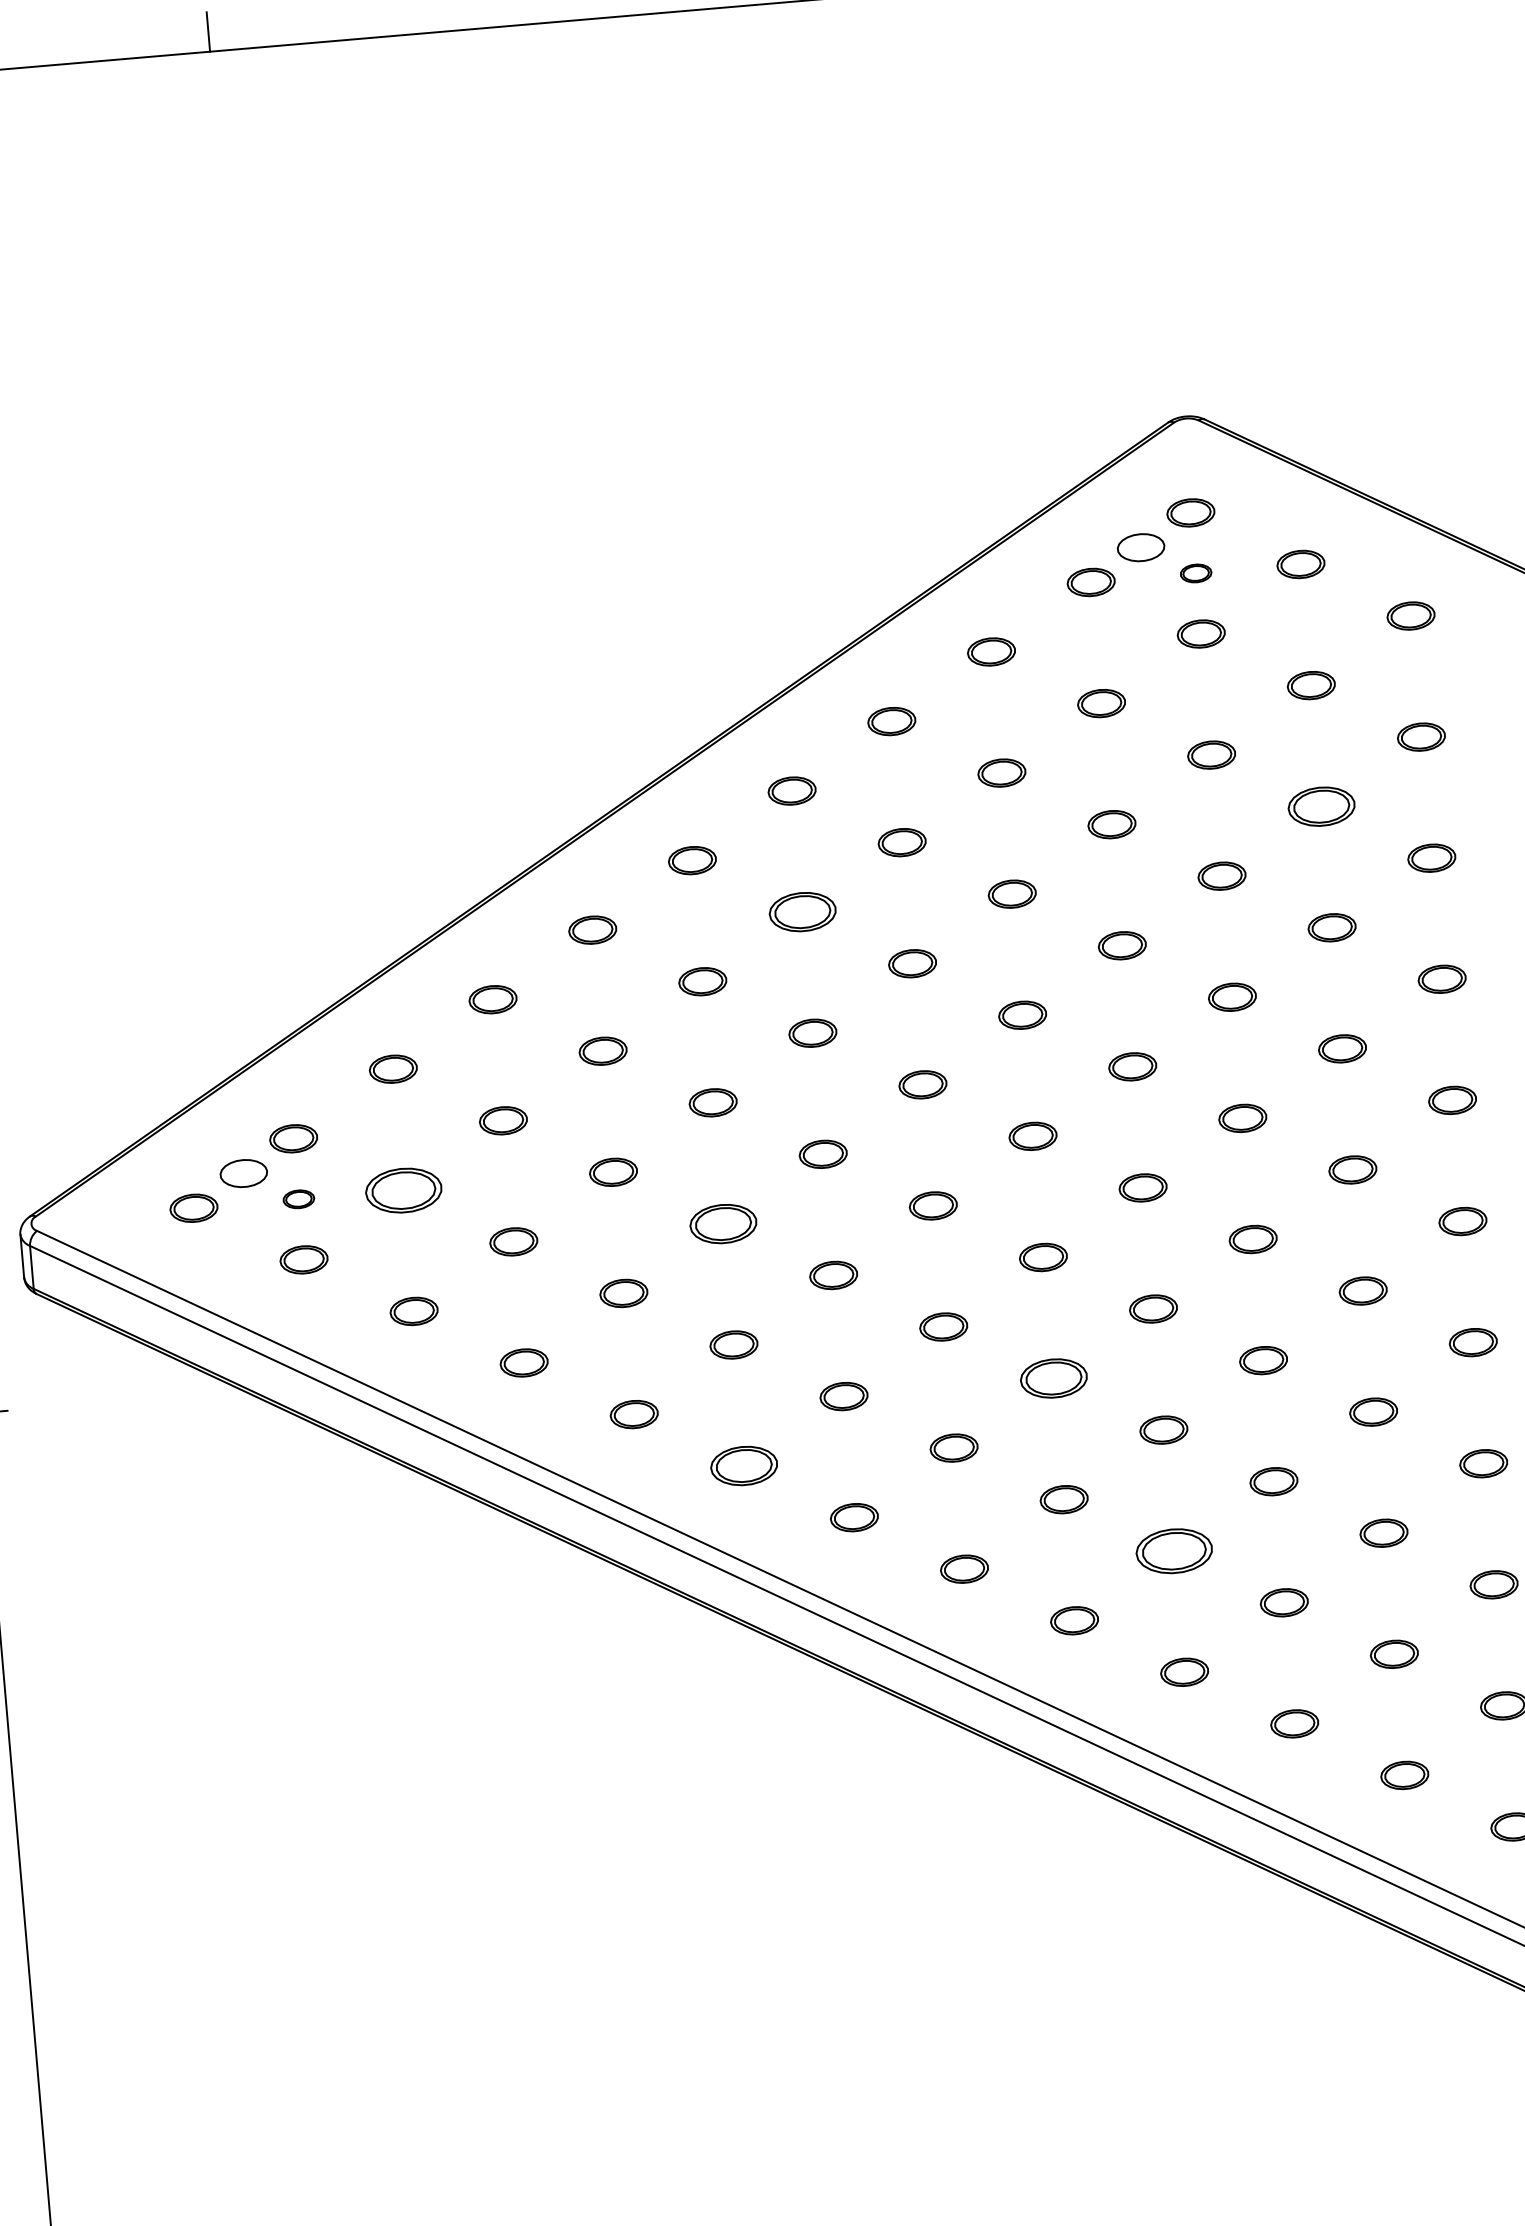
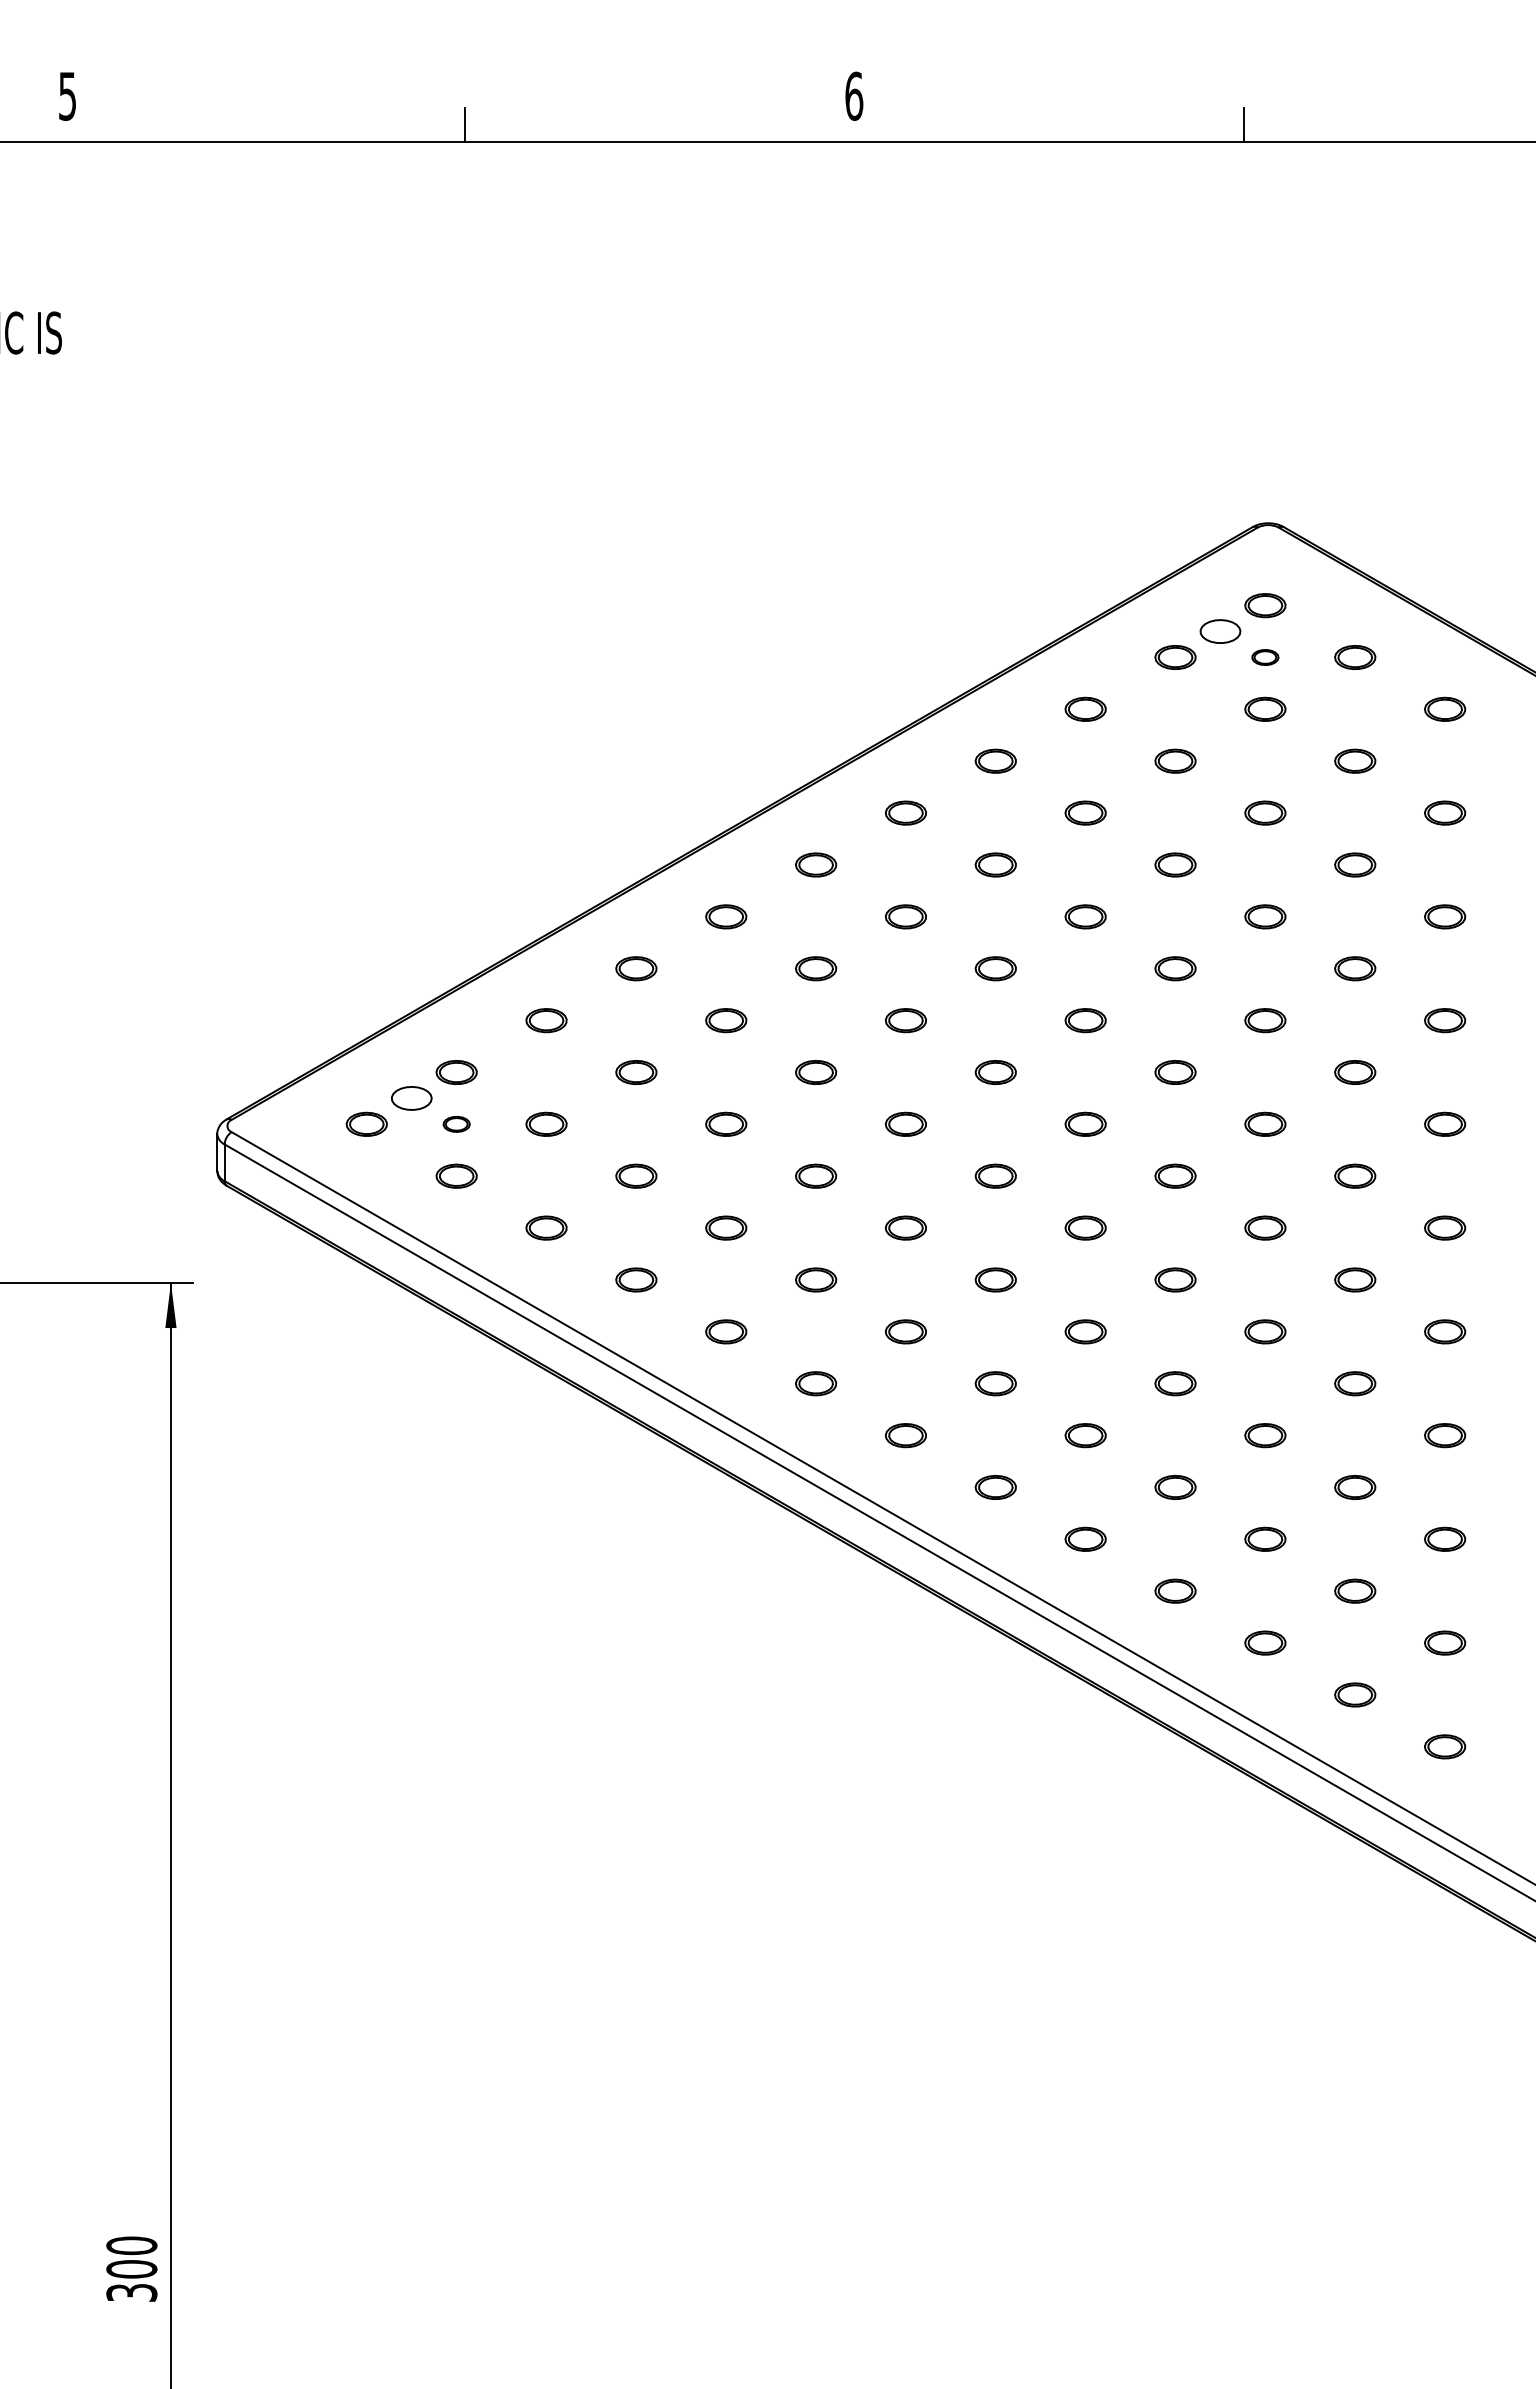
part: (1322, 806) -> (1355, 864), size x0.71
part: (801, 911) -> (905, 916), size x0.71
part: (403, 1189) -> (546, 1123), size x0.62
part: (723, 1222) -> (816, 1175), size x0.71
part: (1053, 1378) -> (1085, 1331), size x0.71
part: (744, 1465) -> (816, 1383), size x0.71
part: (1174, 1551) -> (1175, 1487), size x0.62

